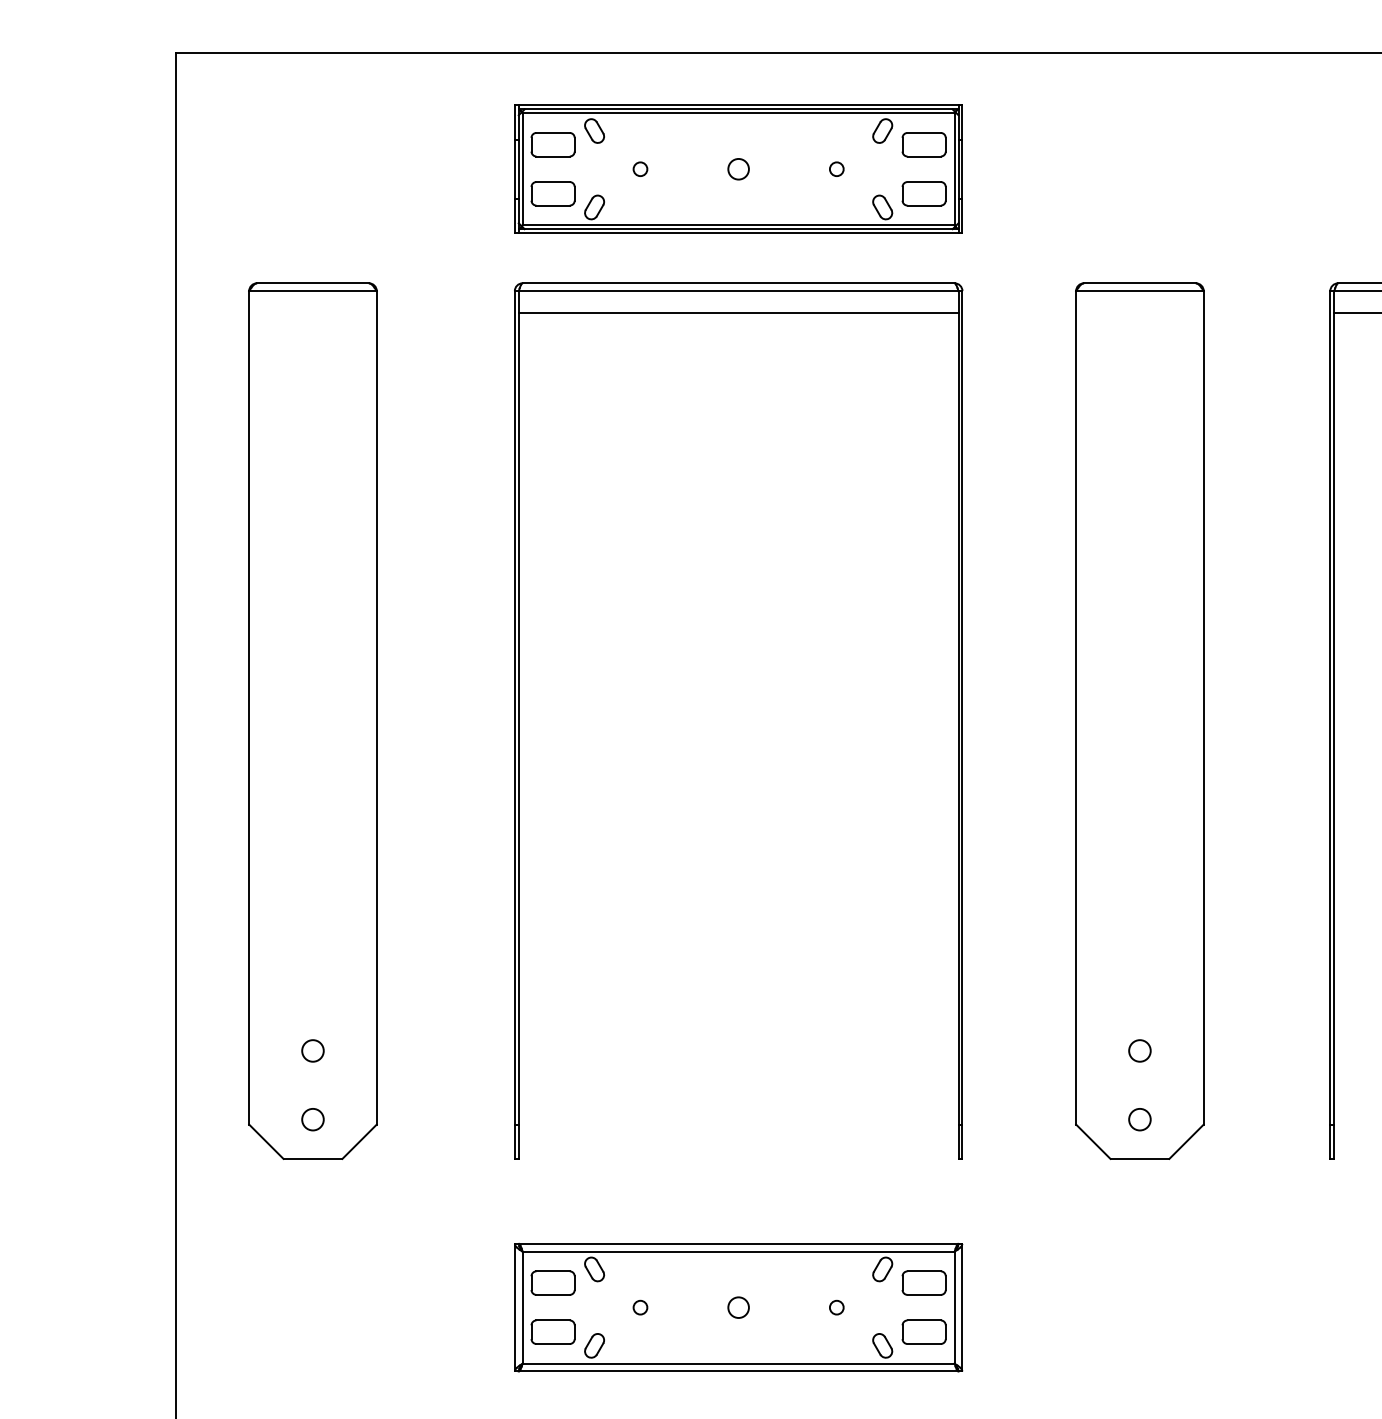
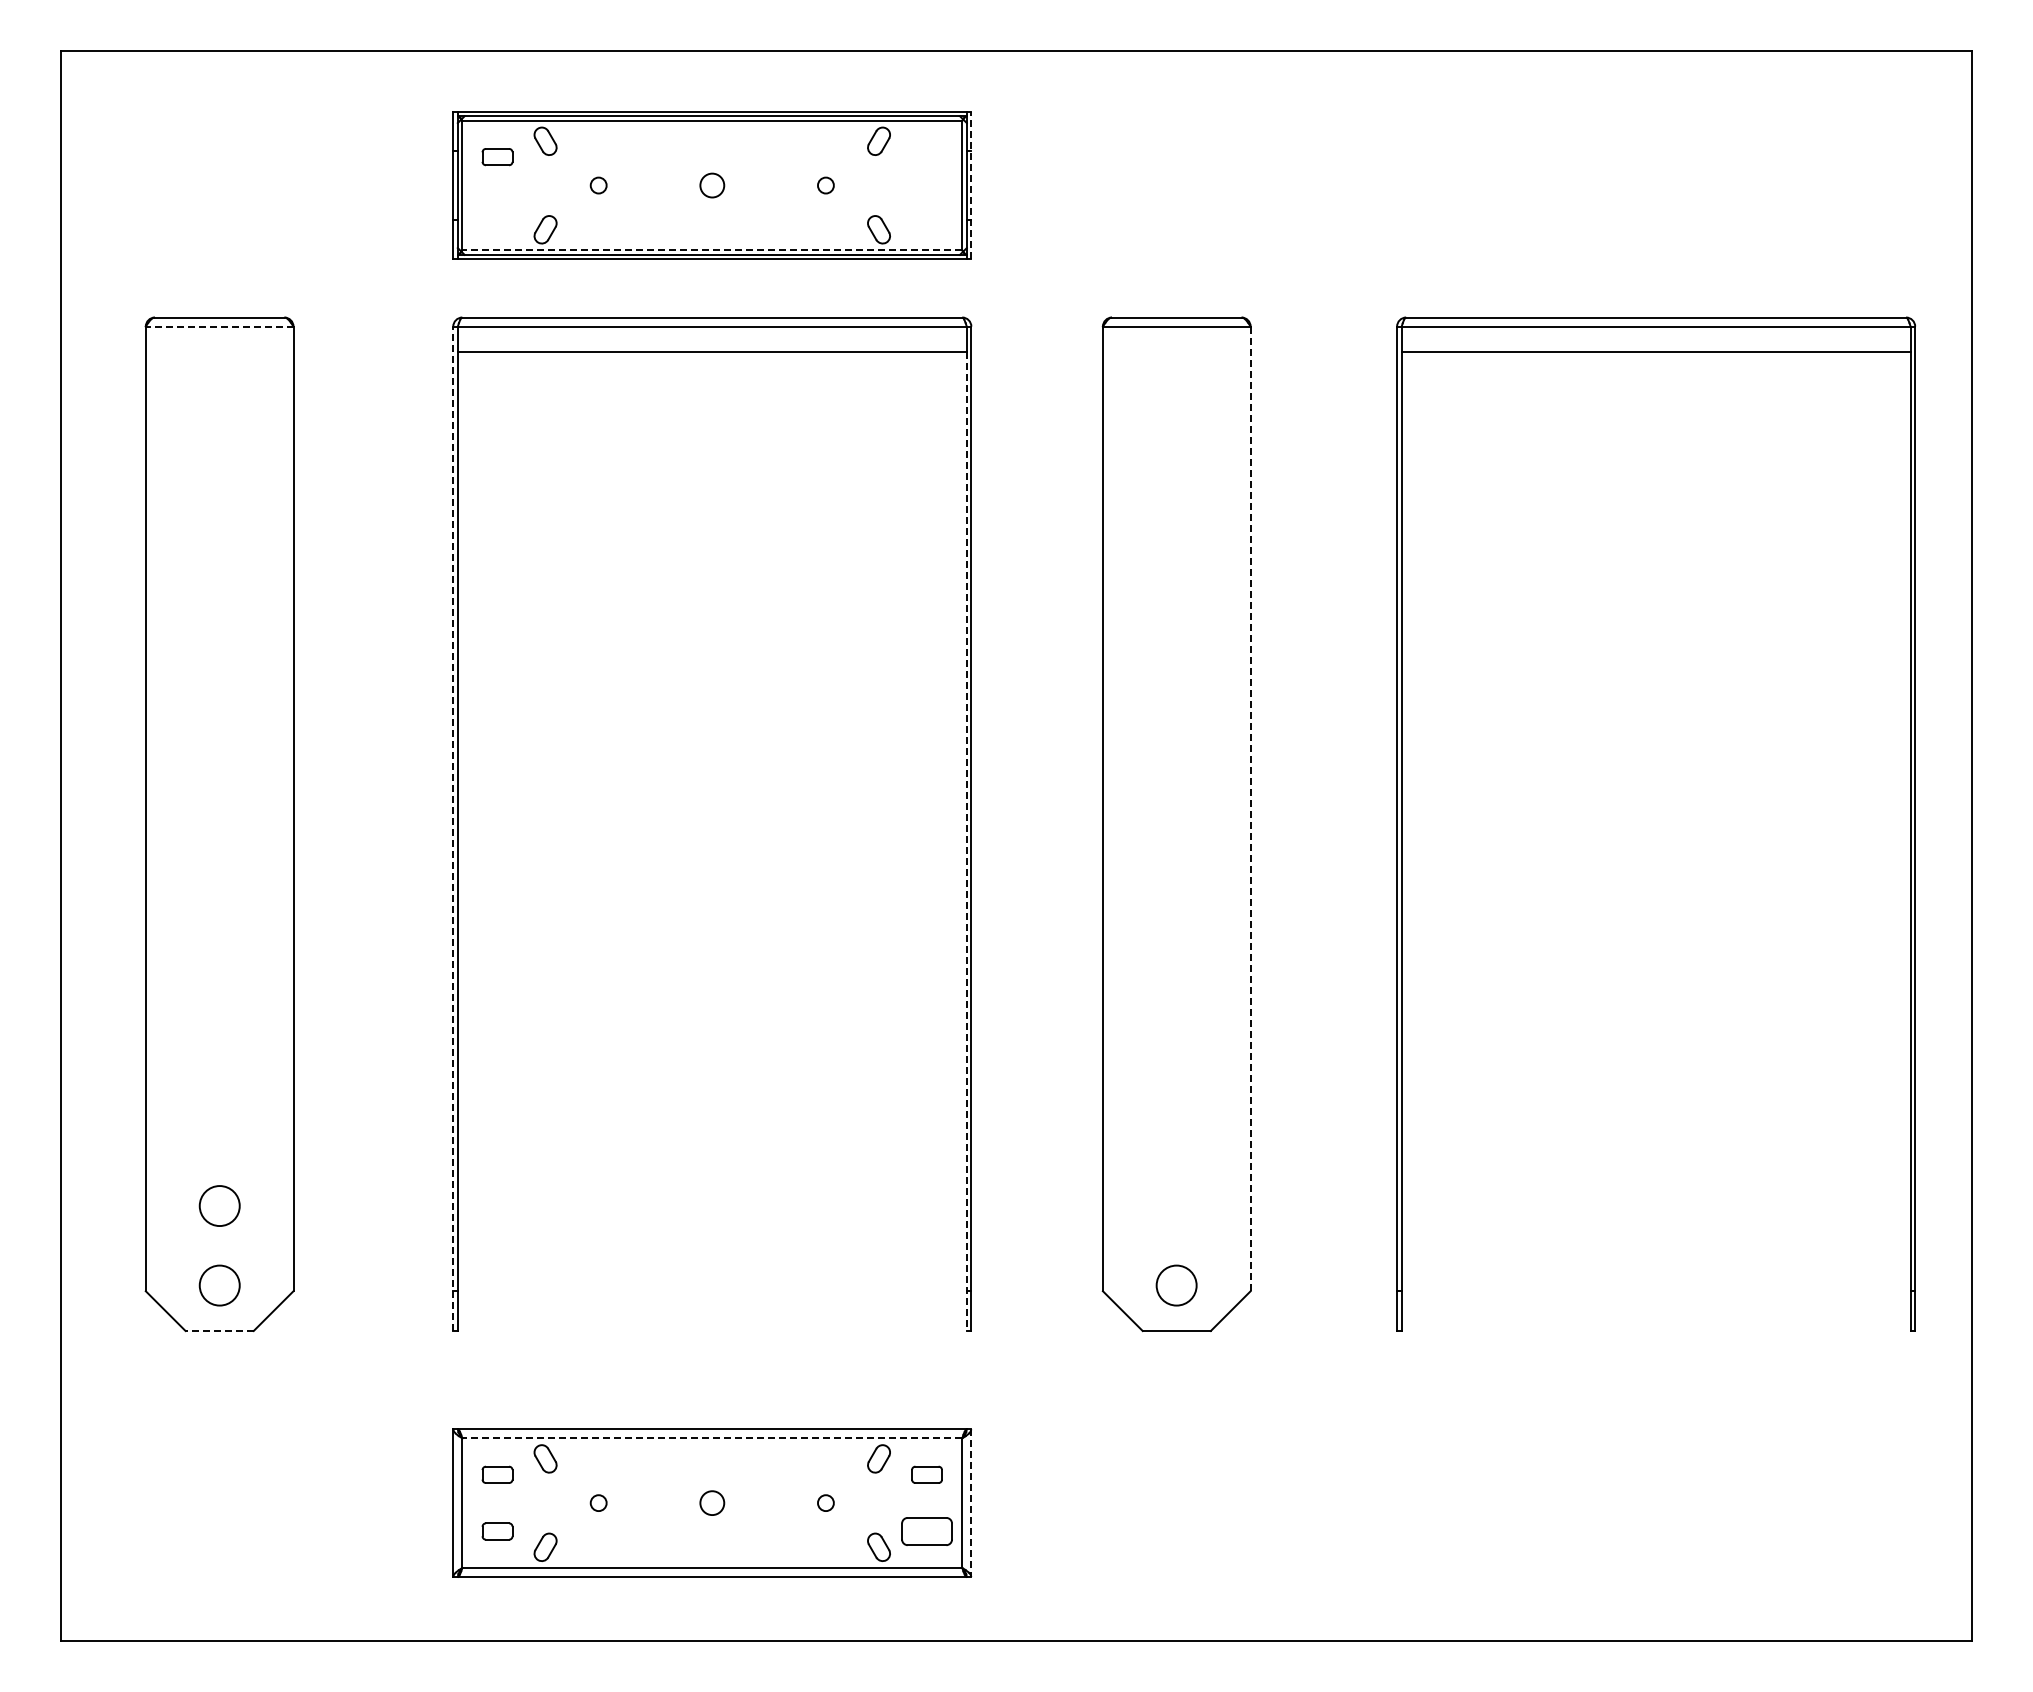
part: (553, 144) -> (497, 156), size x0.6
part: (923, 144) -> (926, 156), removed
line: (962, 169) -> (971, 185), solid -> dashed
part: (553, 193) -> (497, 213), removed
part: (923, 193) -> (926, 213), removed
line: (738, 225) -> (712, 250), solid -> dashed
line: (312, 291) -> (219, 326), solid -> dashed
line: (1203, 708) -> (1250, 809), solid -> dashed
line: (515, 724) -> (453, 828), solid -> dashed
line: (958, 736) -> (966, 841), solid -> dashed
circle: (312, 1050) -> (219, 1205), size x1.6
circle: (1139, 1050) -> (1176, 1205), removed
circle: (312, 1119) -> (219, 1285), size x1.6
circle: (1139, 1119) -> (1176, 1285), size x1.6
line: (312, 1159) -> (219, 1331), solid -> dashed
line: (738, 1251) -> (712, 1438), solid -> dashed
part: (553, 1282) -> (497, 1474), size x0.6
part: (923, 1282) -> (926, 1474), size x0.6
line: (962, 1307) -> (971, 1503), solid -> dashed
part: (553, 1332) -> (497, 1531), size x0.6

